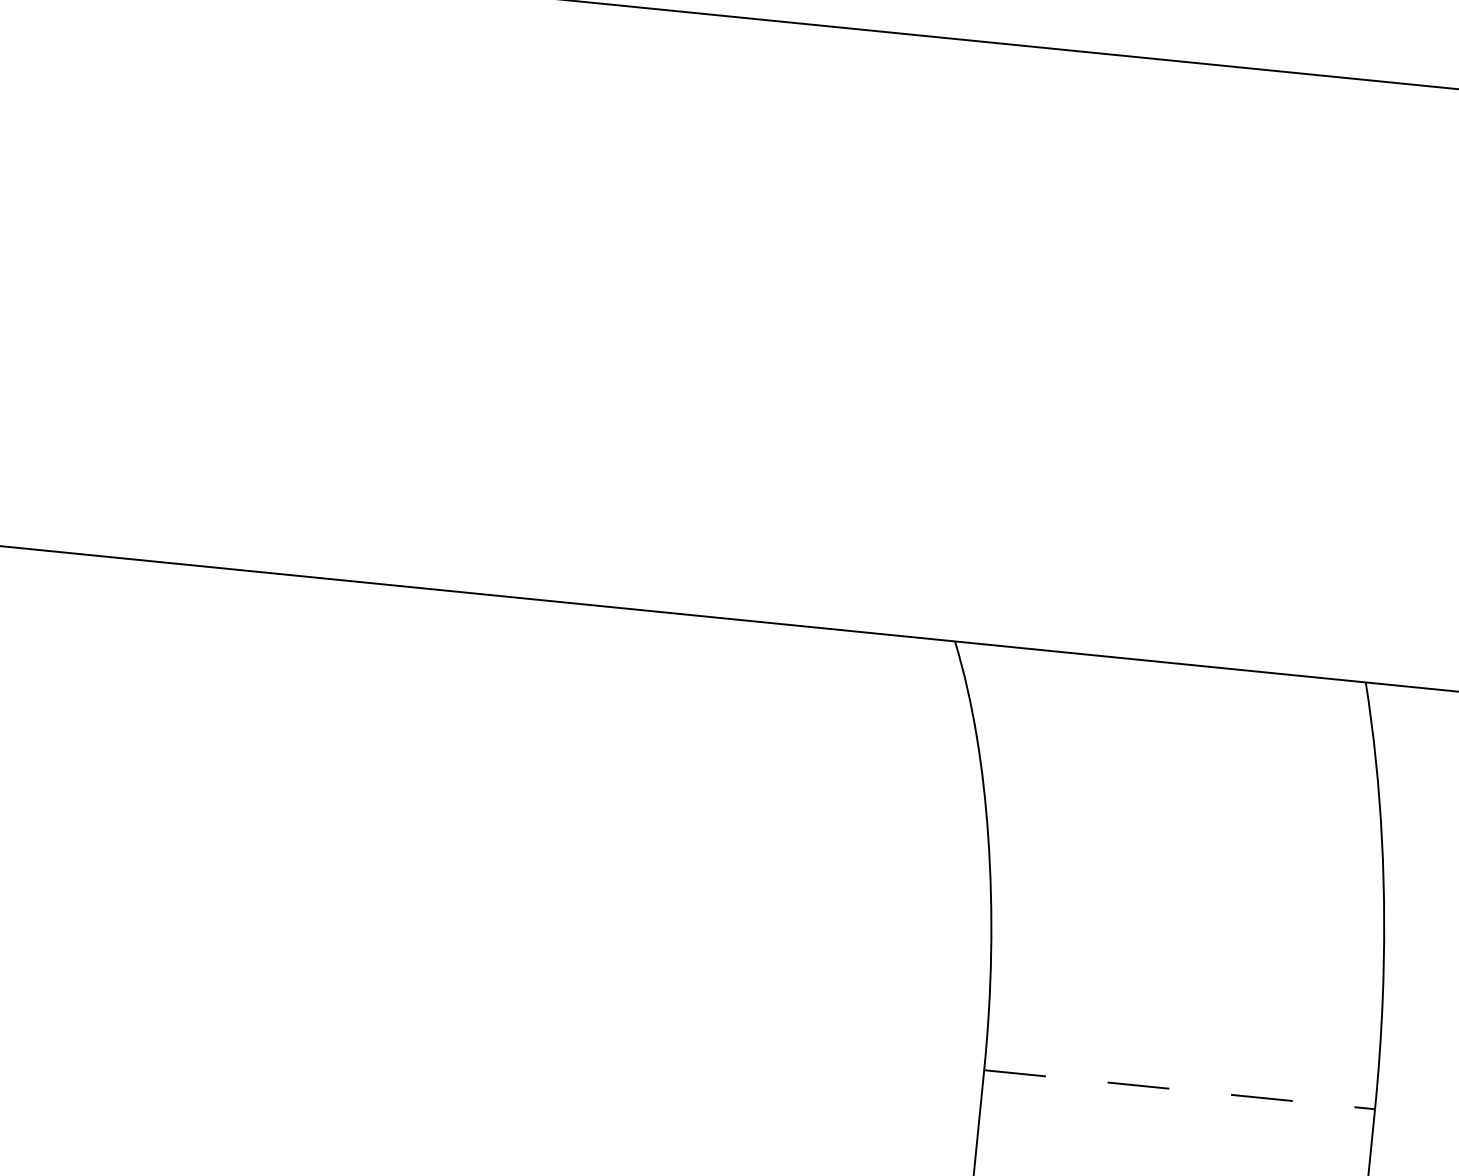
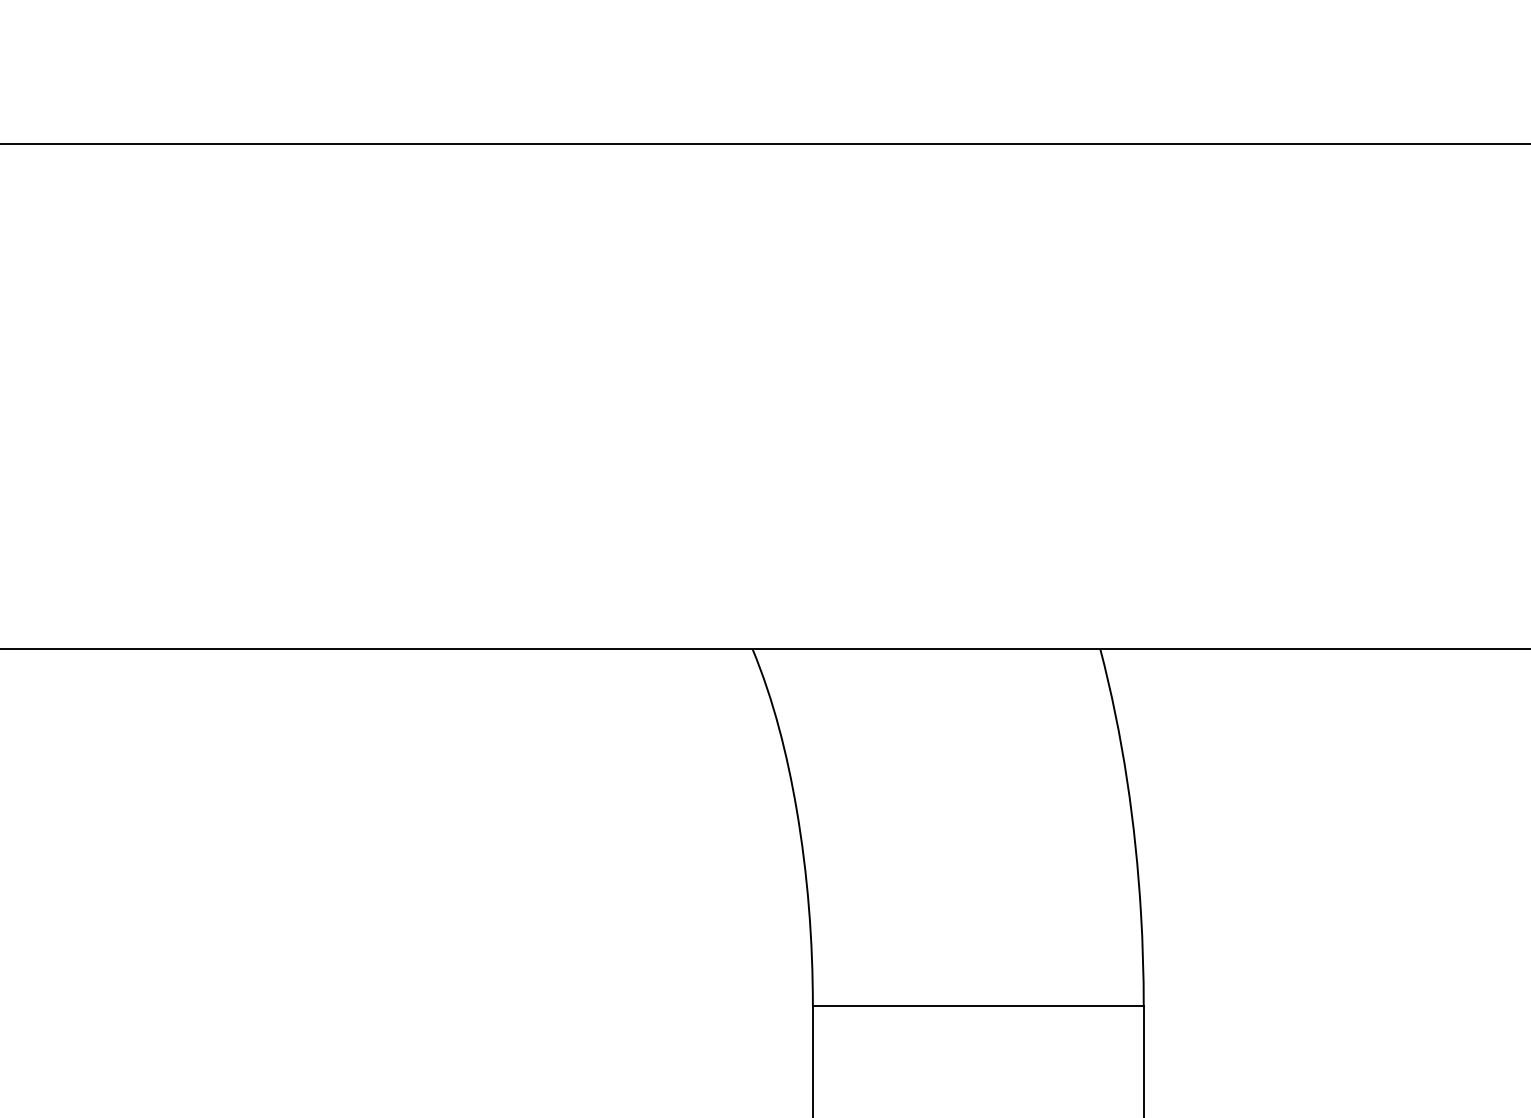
line: (1179, 1090) -> (978, 1006), dashed -> solid

